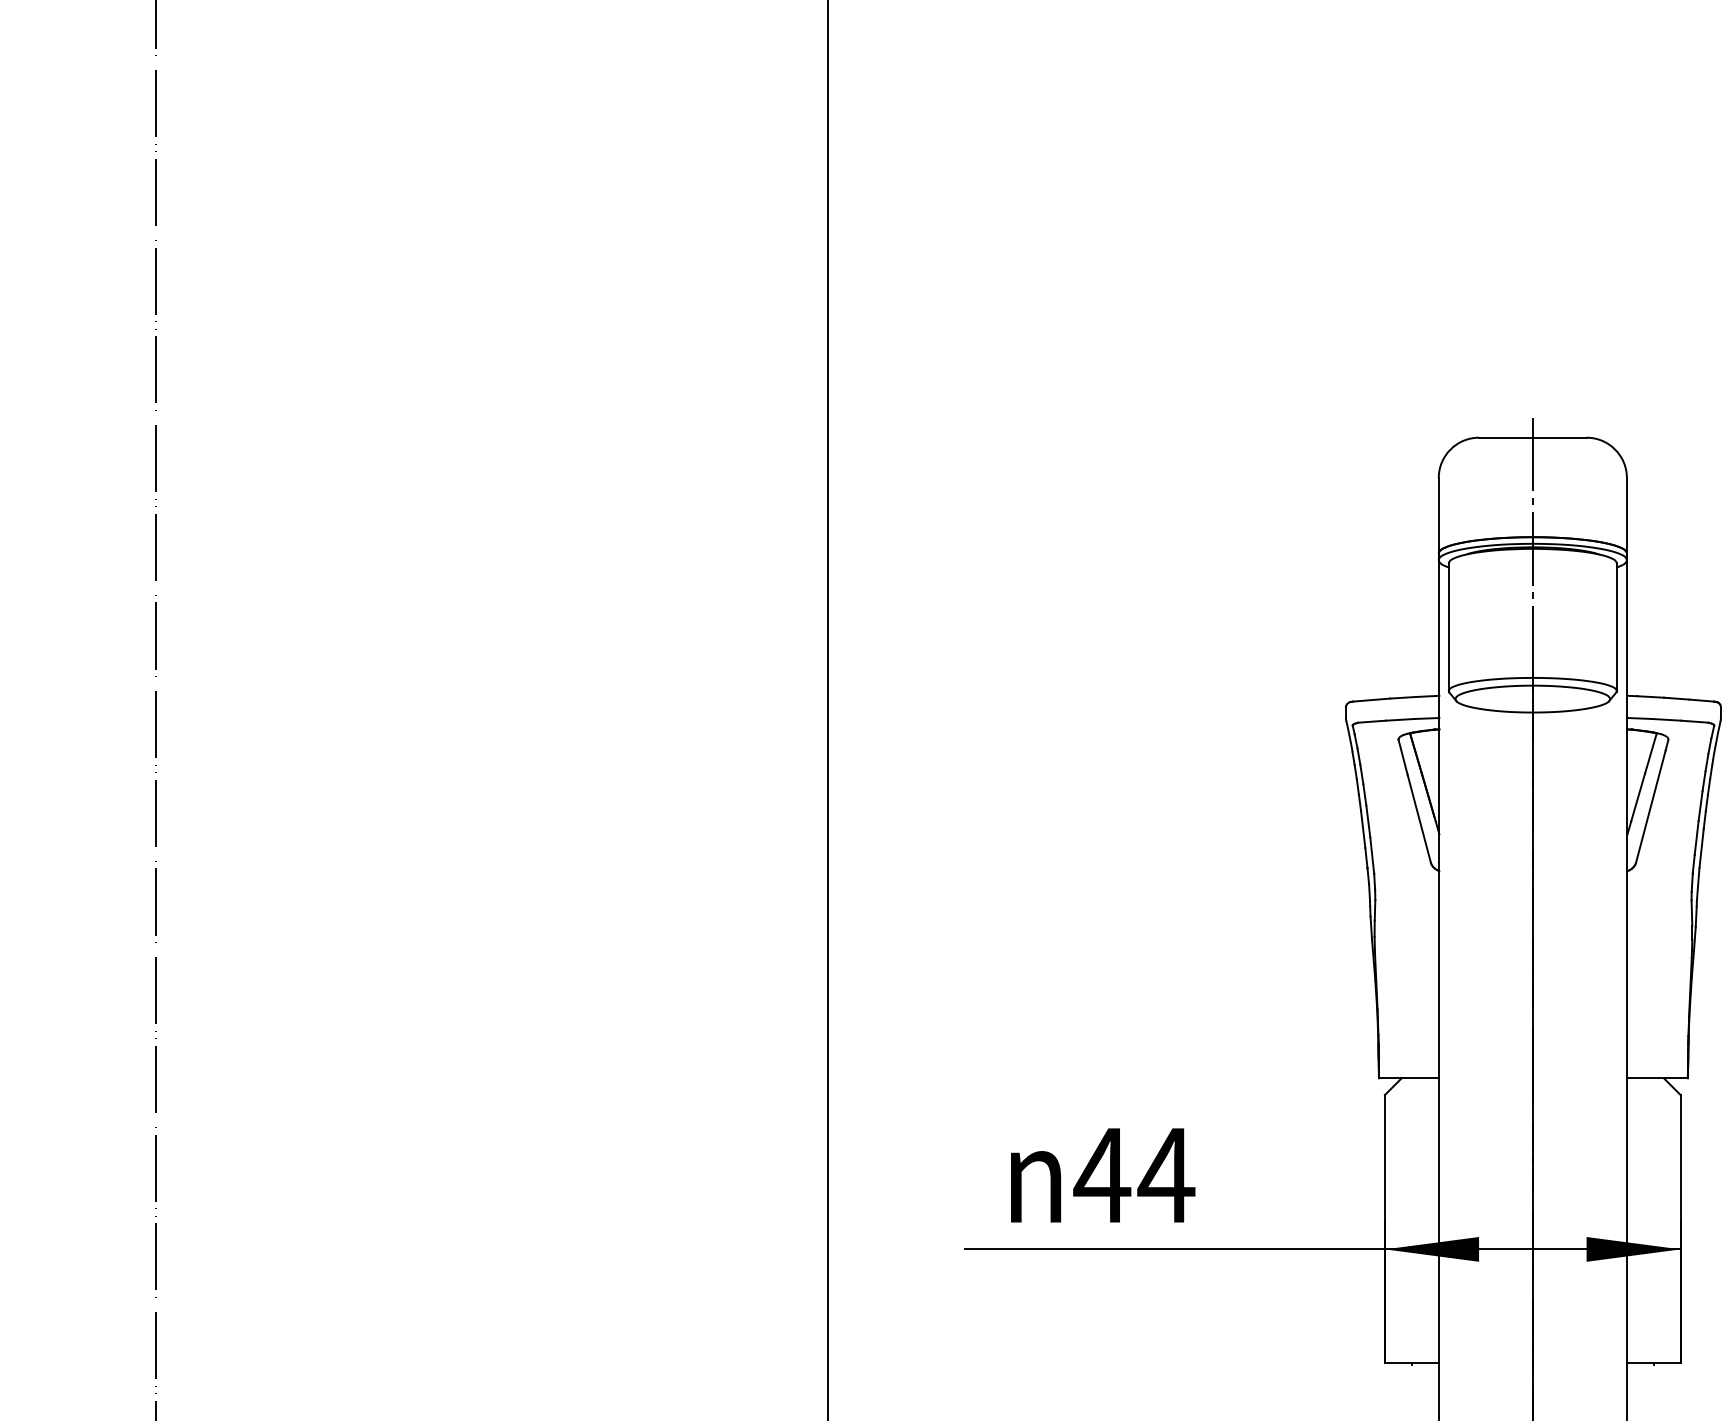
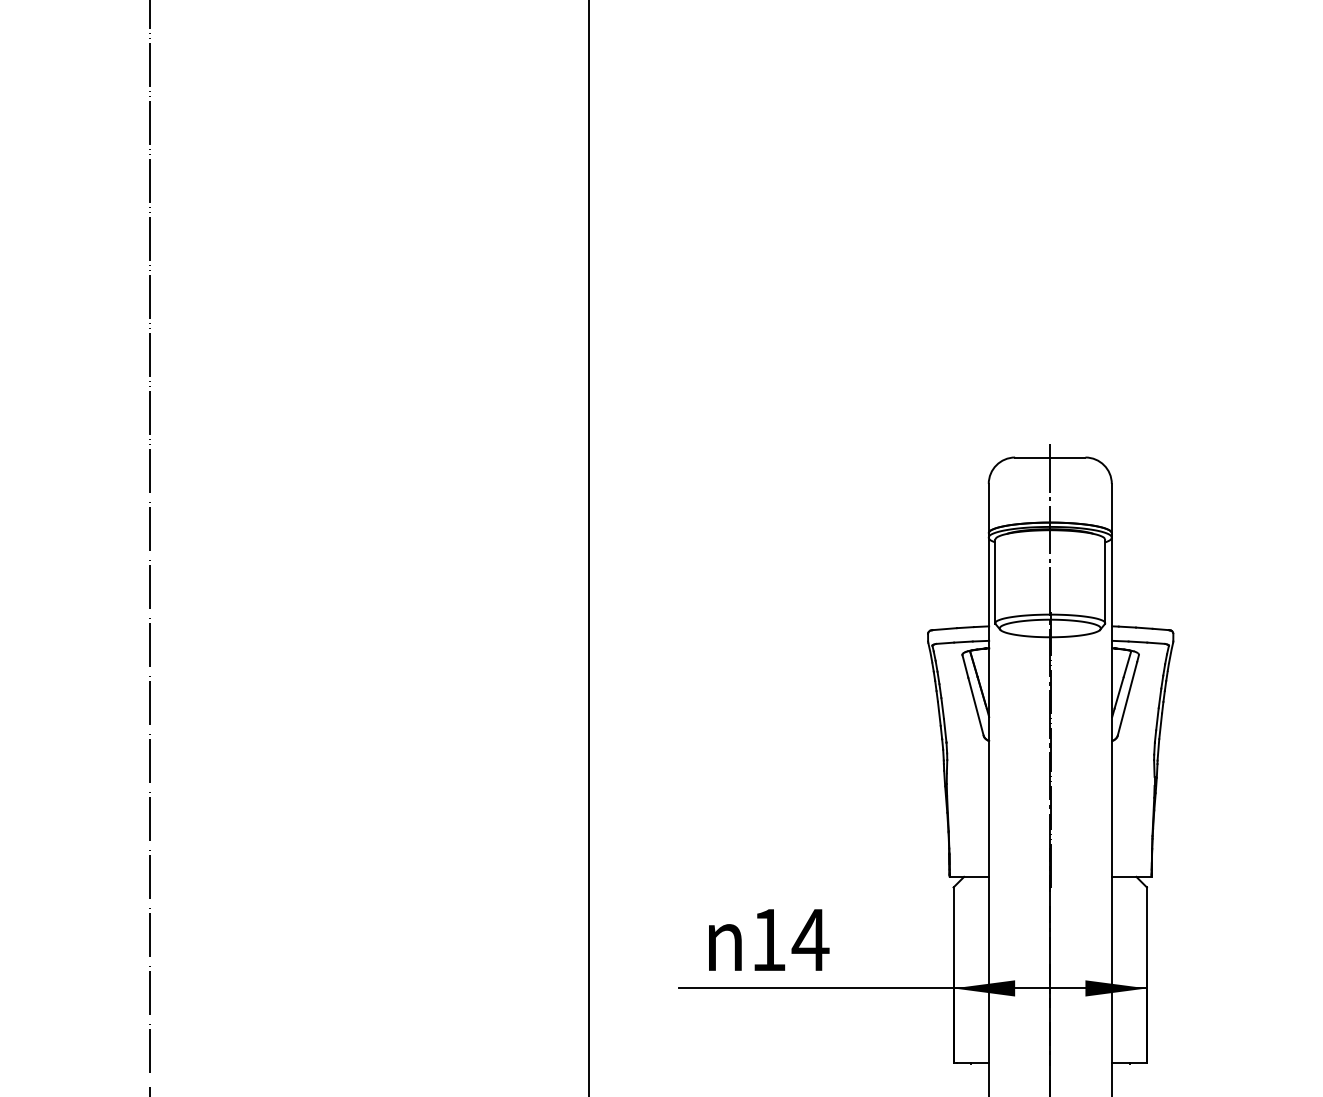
text: (1102, 1174) -> (768, 939), 44 -> 14

